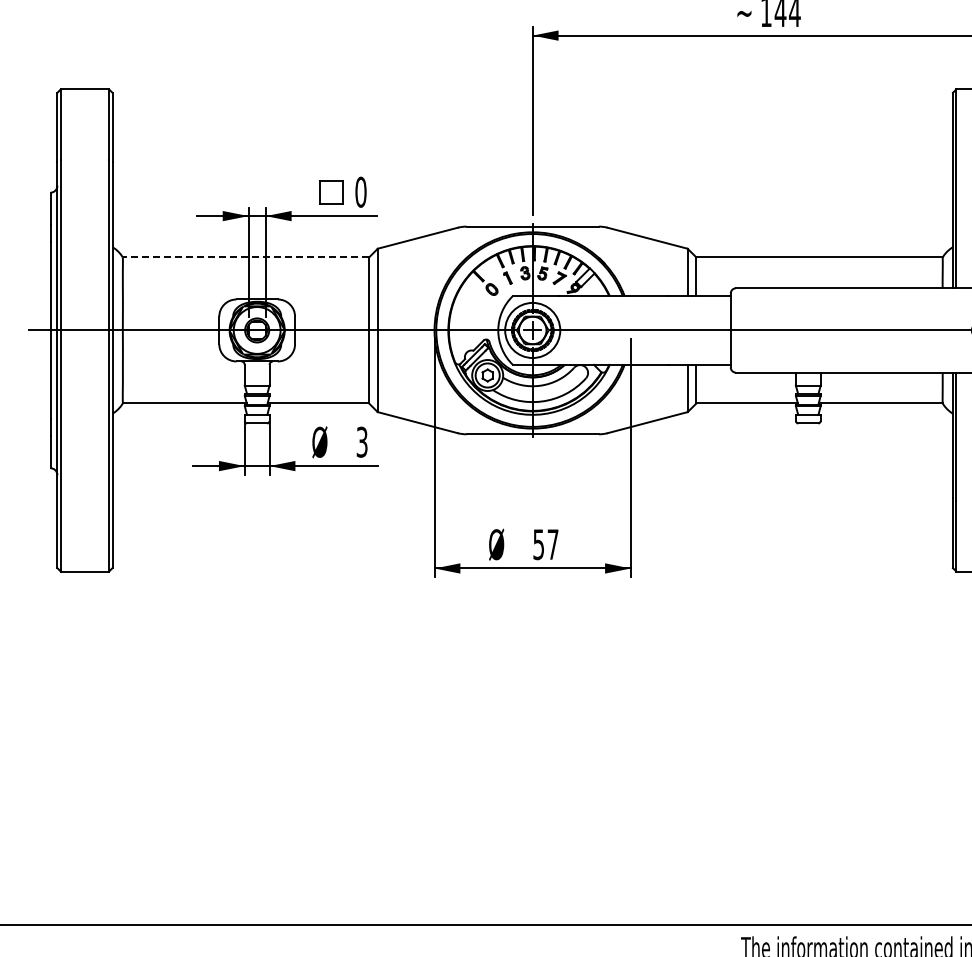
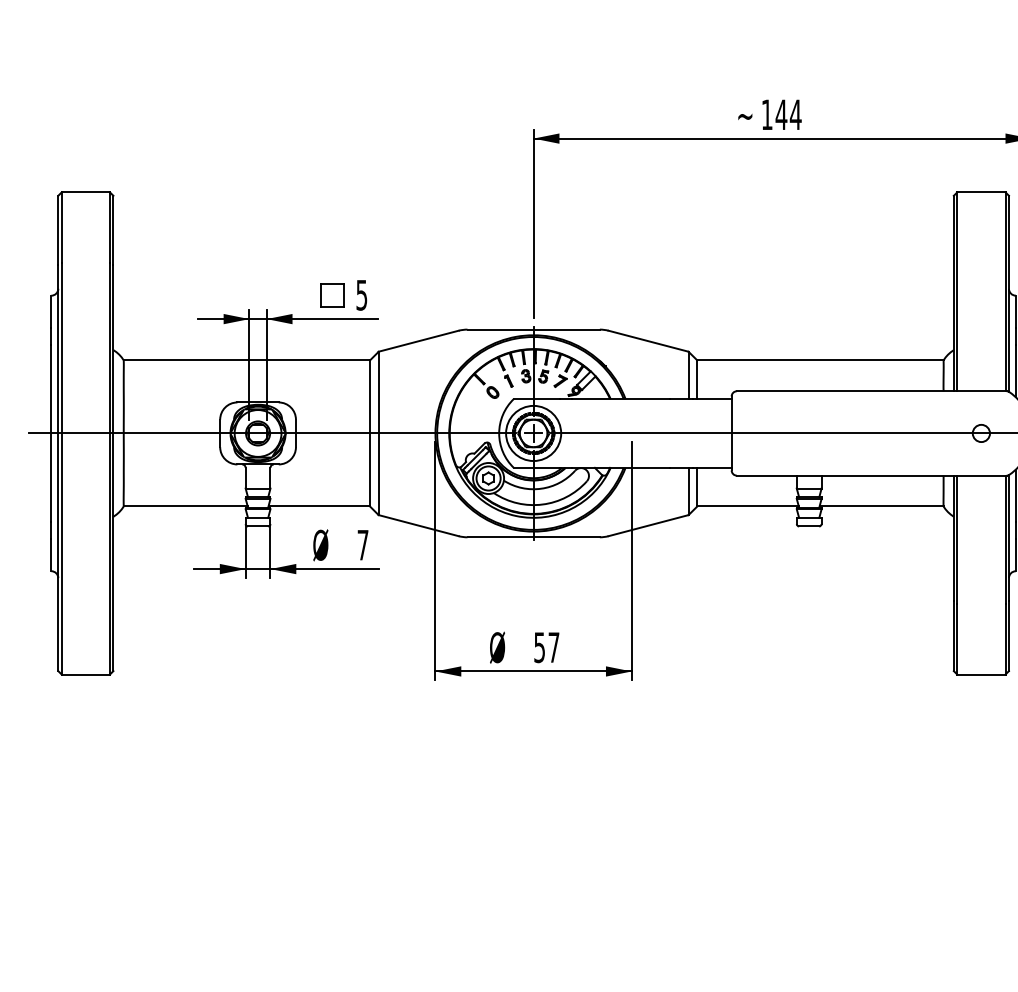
text: (360, 191) -> (361, 294), 0 -> 5
line: (245, 257) -> (246, 360), dashed -> solid
text: (361, 441) -> (362, 544), 3 -> 7

